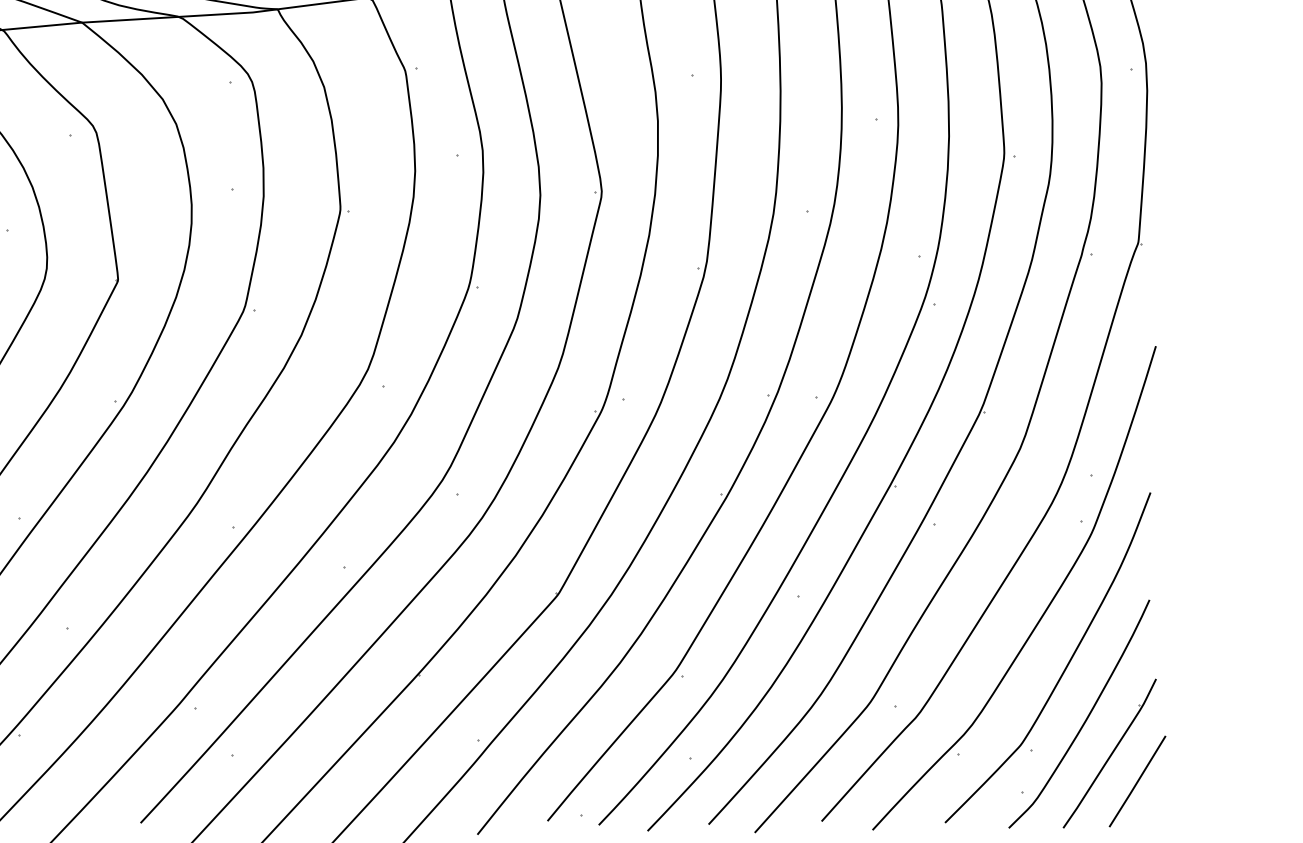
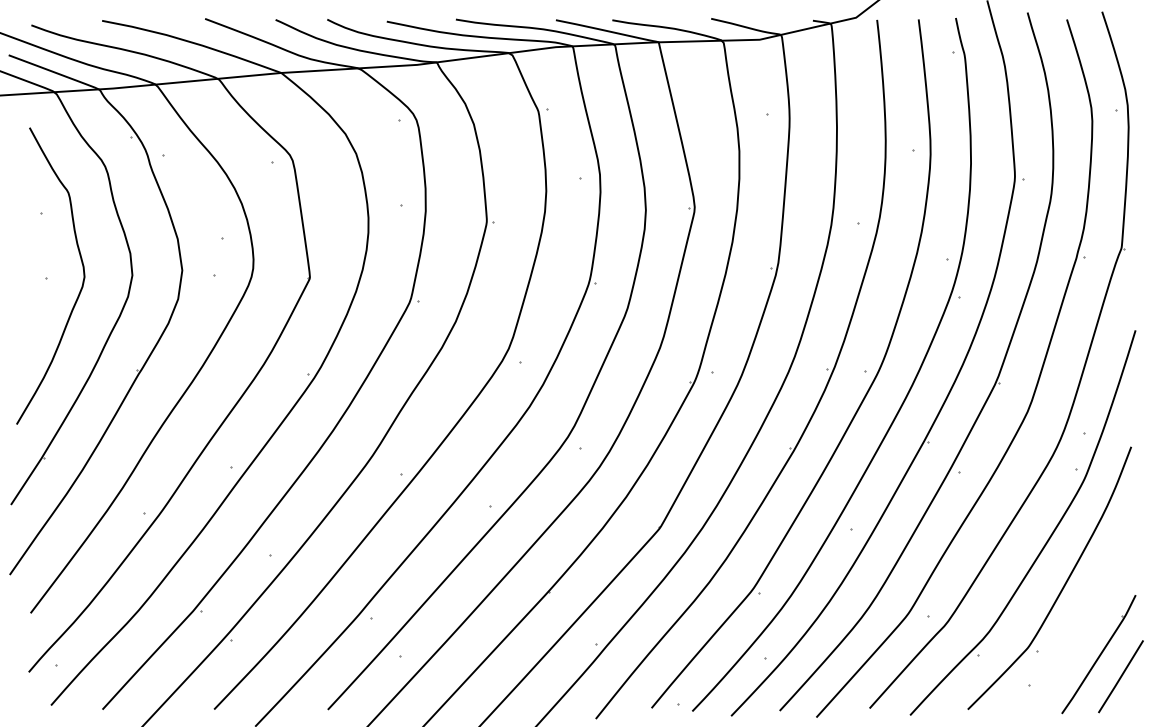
curve: (1085, 718) -> (1079, 626), removed

